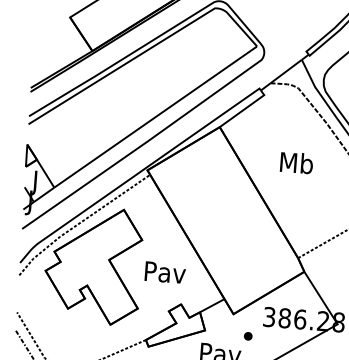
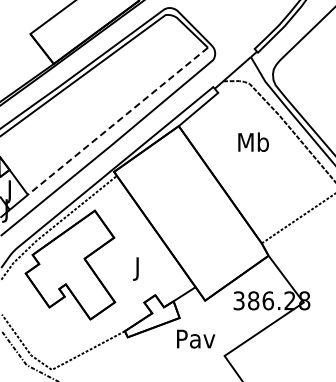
line: (155, 117) -> (117, 121), solid -> dashed
text: (296, 162) -> (253, 141), moved
text: (165, 274) -> (138, 268), Pav -> J
part: (248, 336) -> (220, 320), removed

